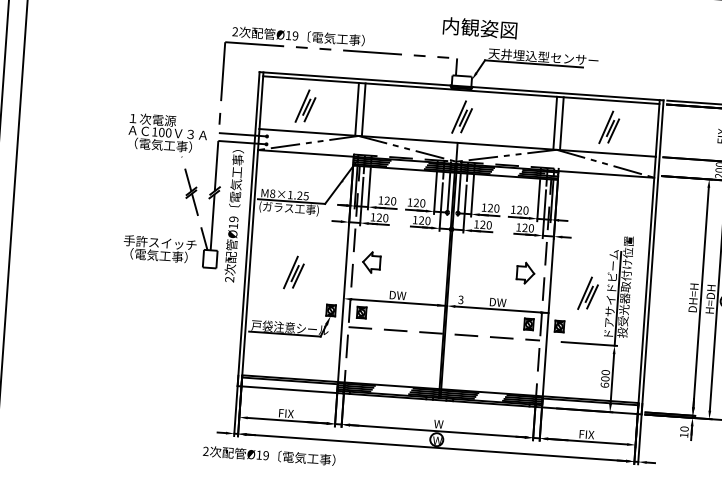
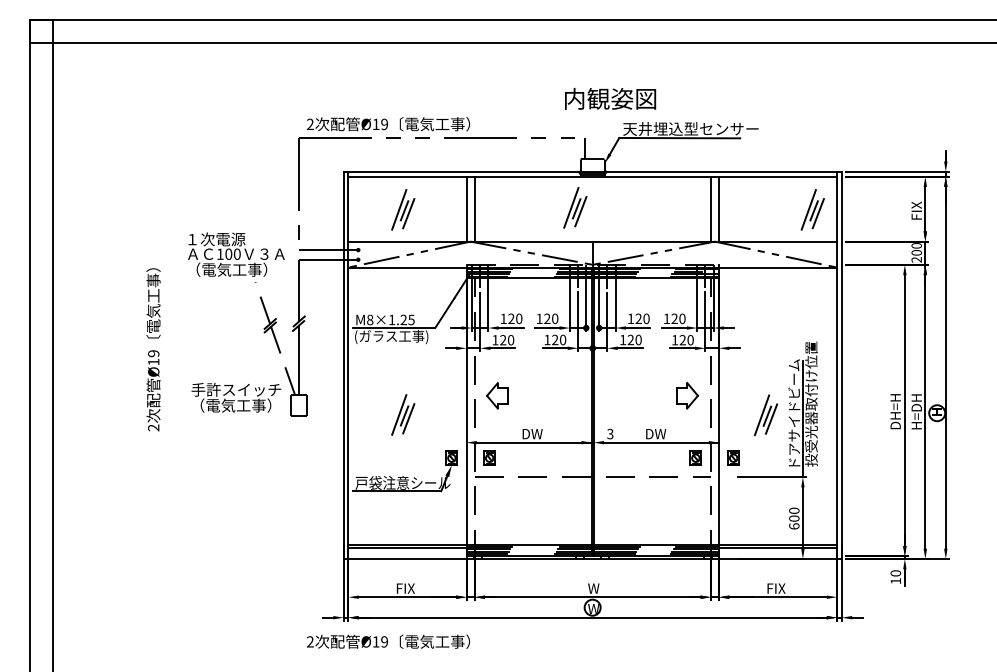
part: (462, 117) -> (575, 207), moved
part: (609, 127) -> (812, 209), moved
text: (233, 215) -> (153, 349), moved

